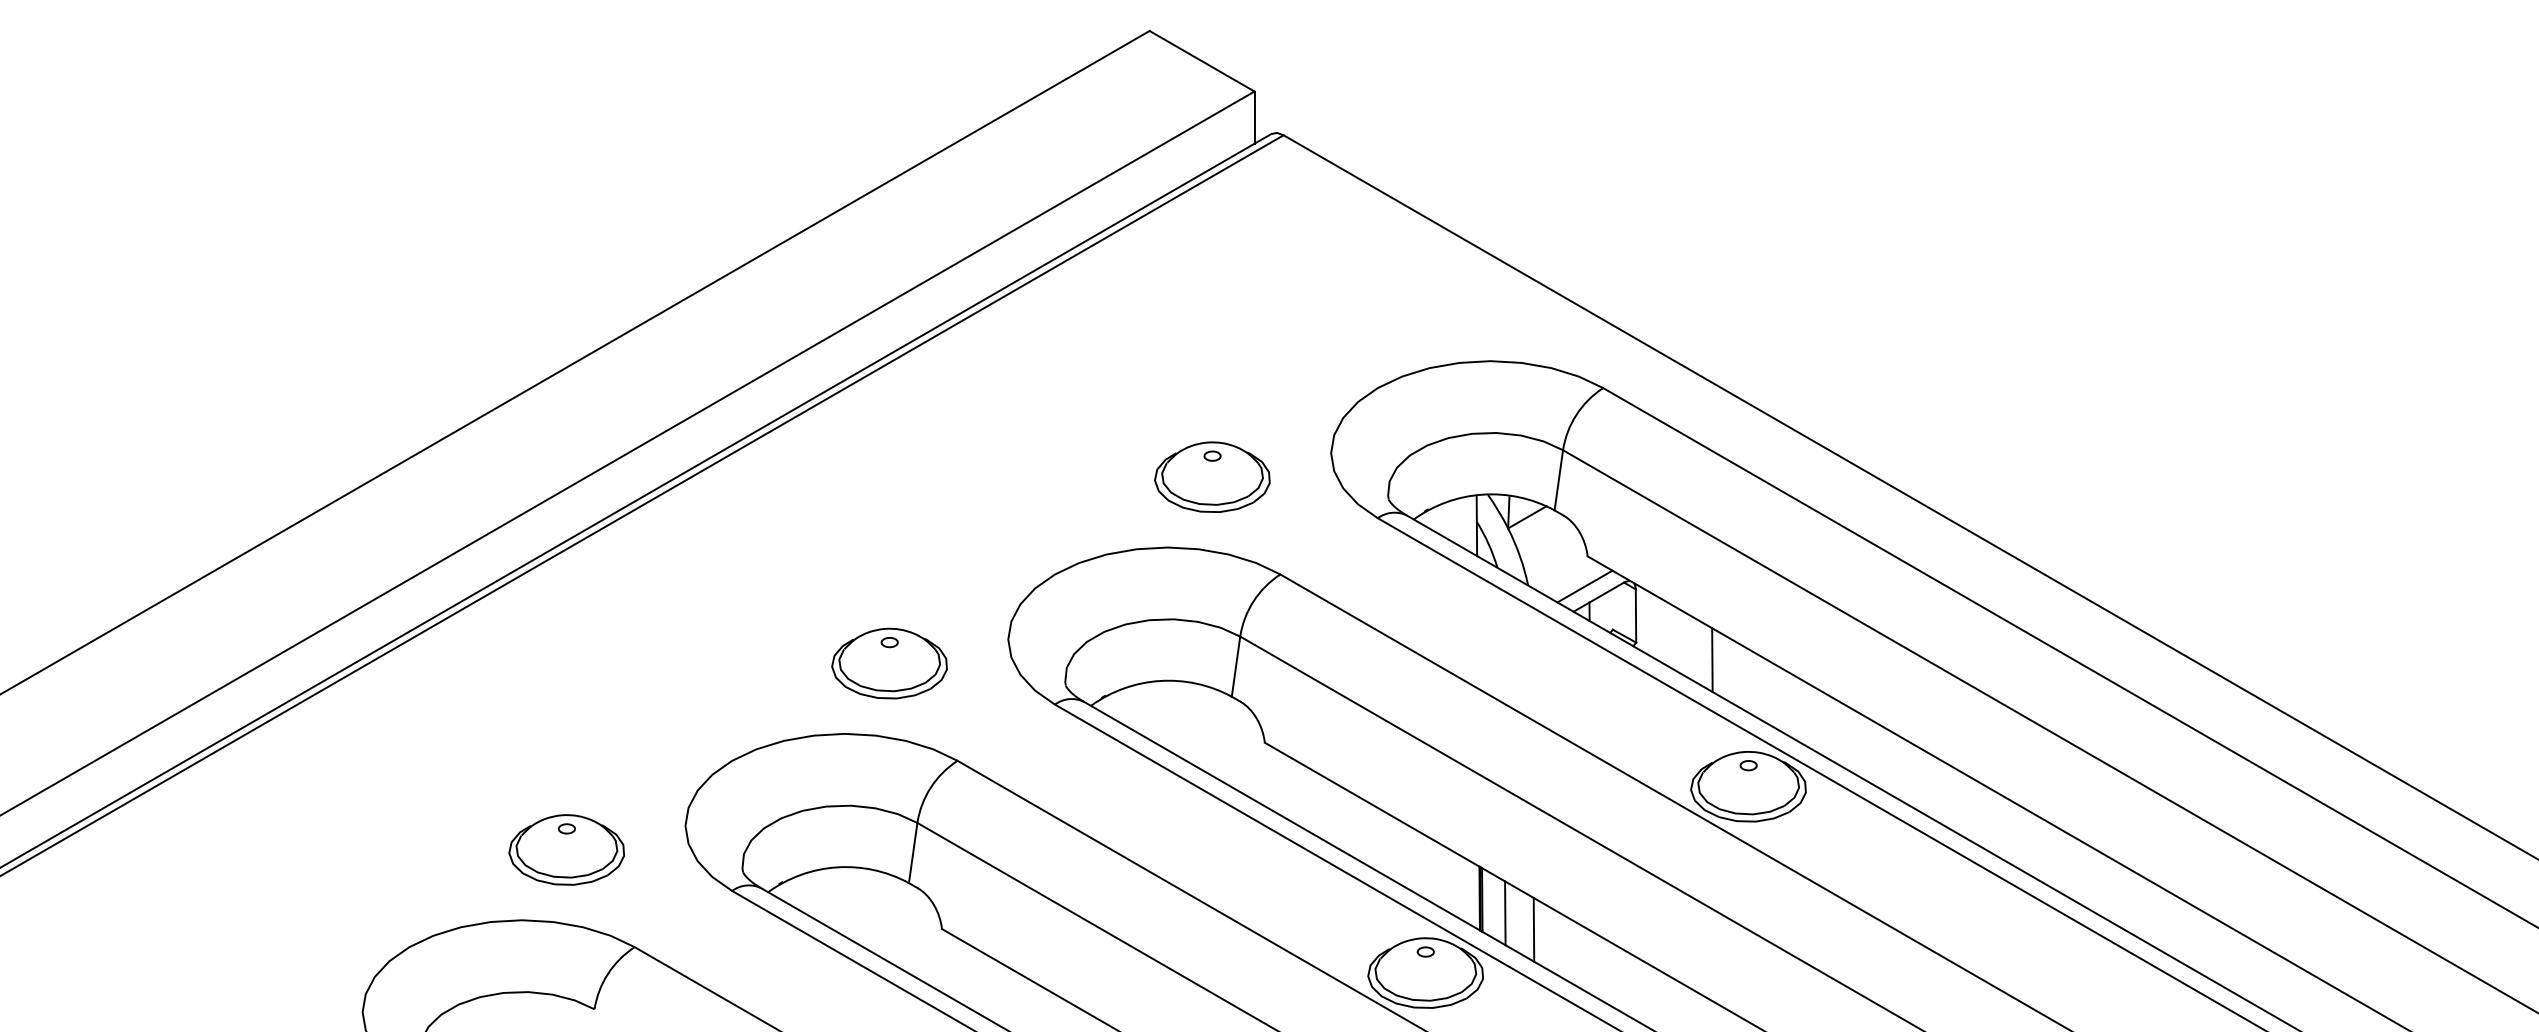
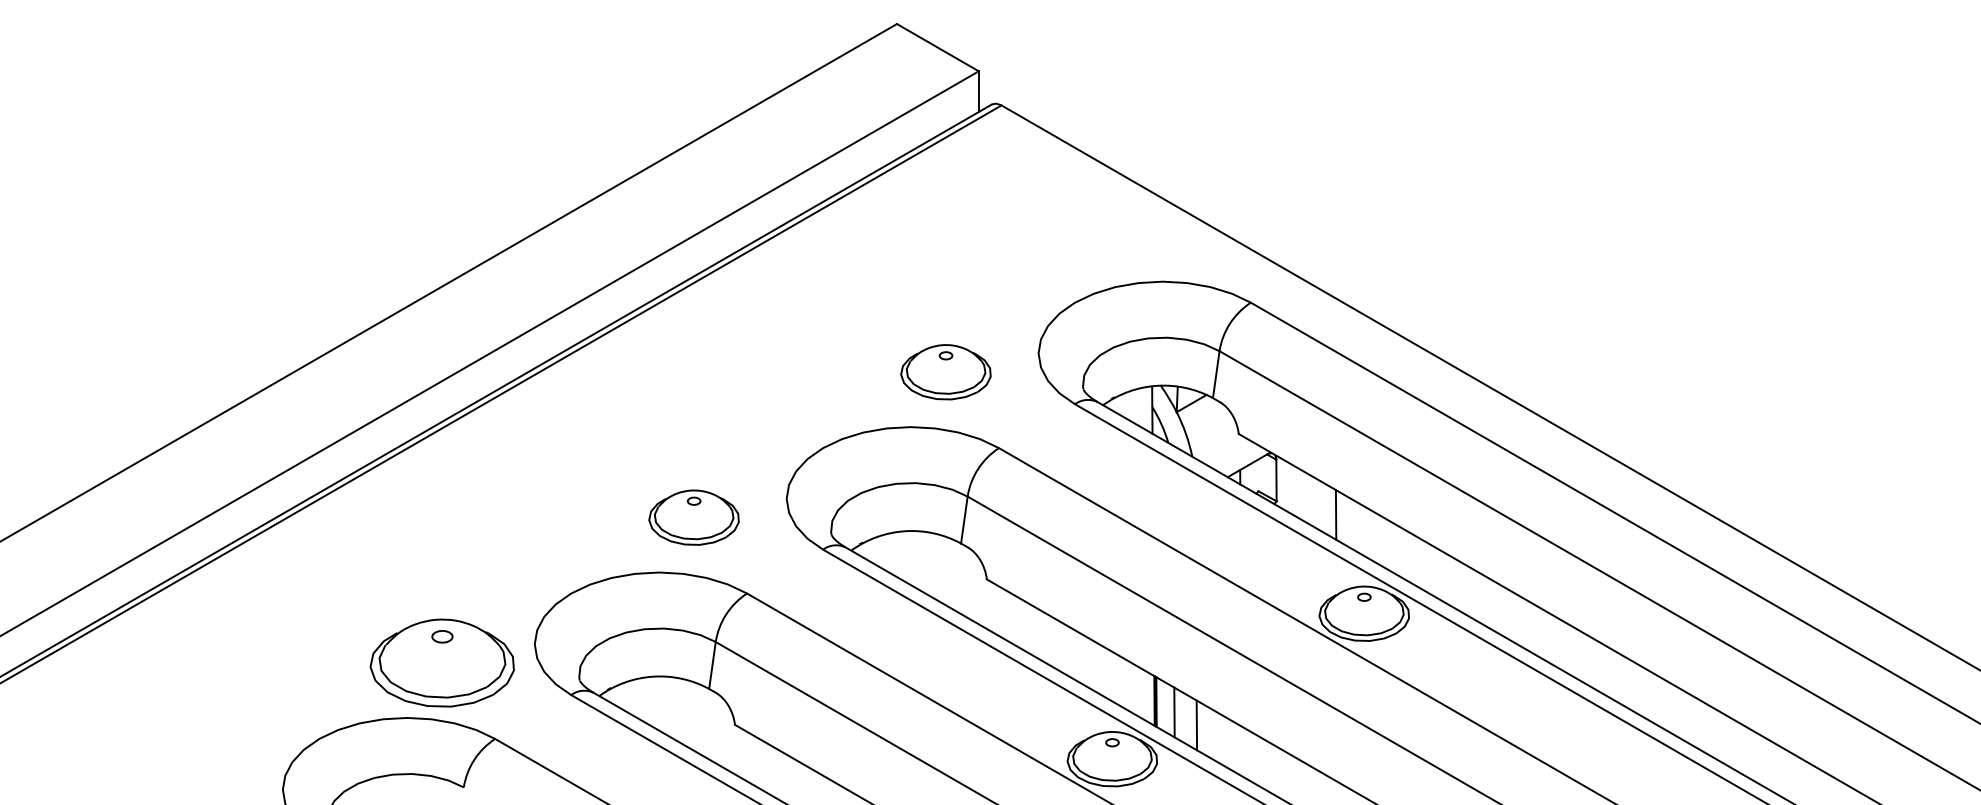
line: (1584, 586) -> (1236, 457), removed
part: (566, 849) -> (441, 662), size x1.6

